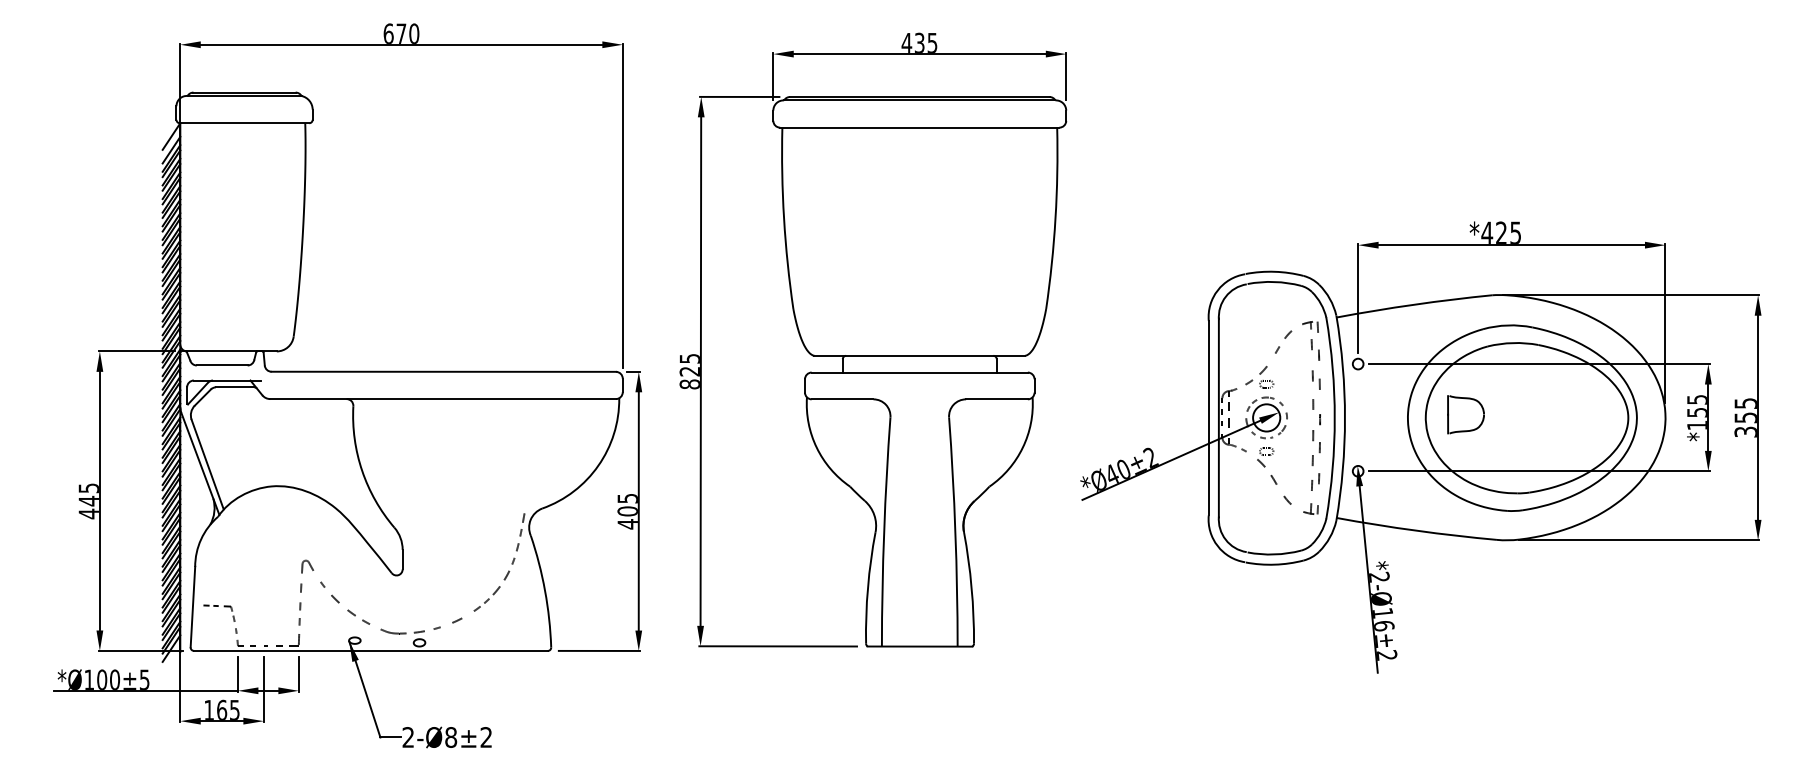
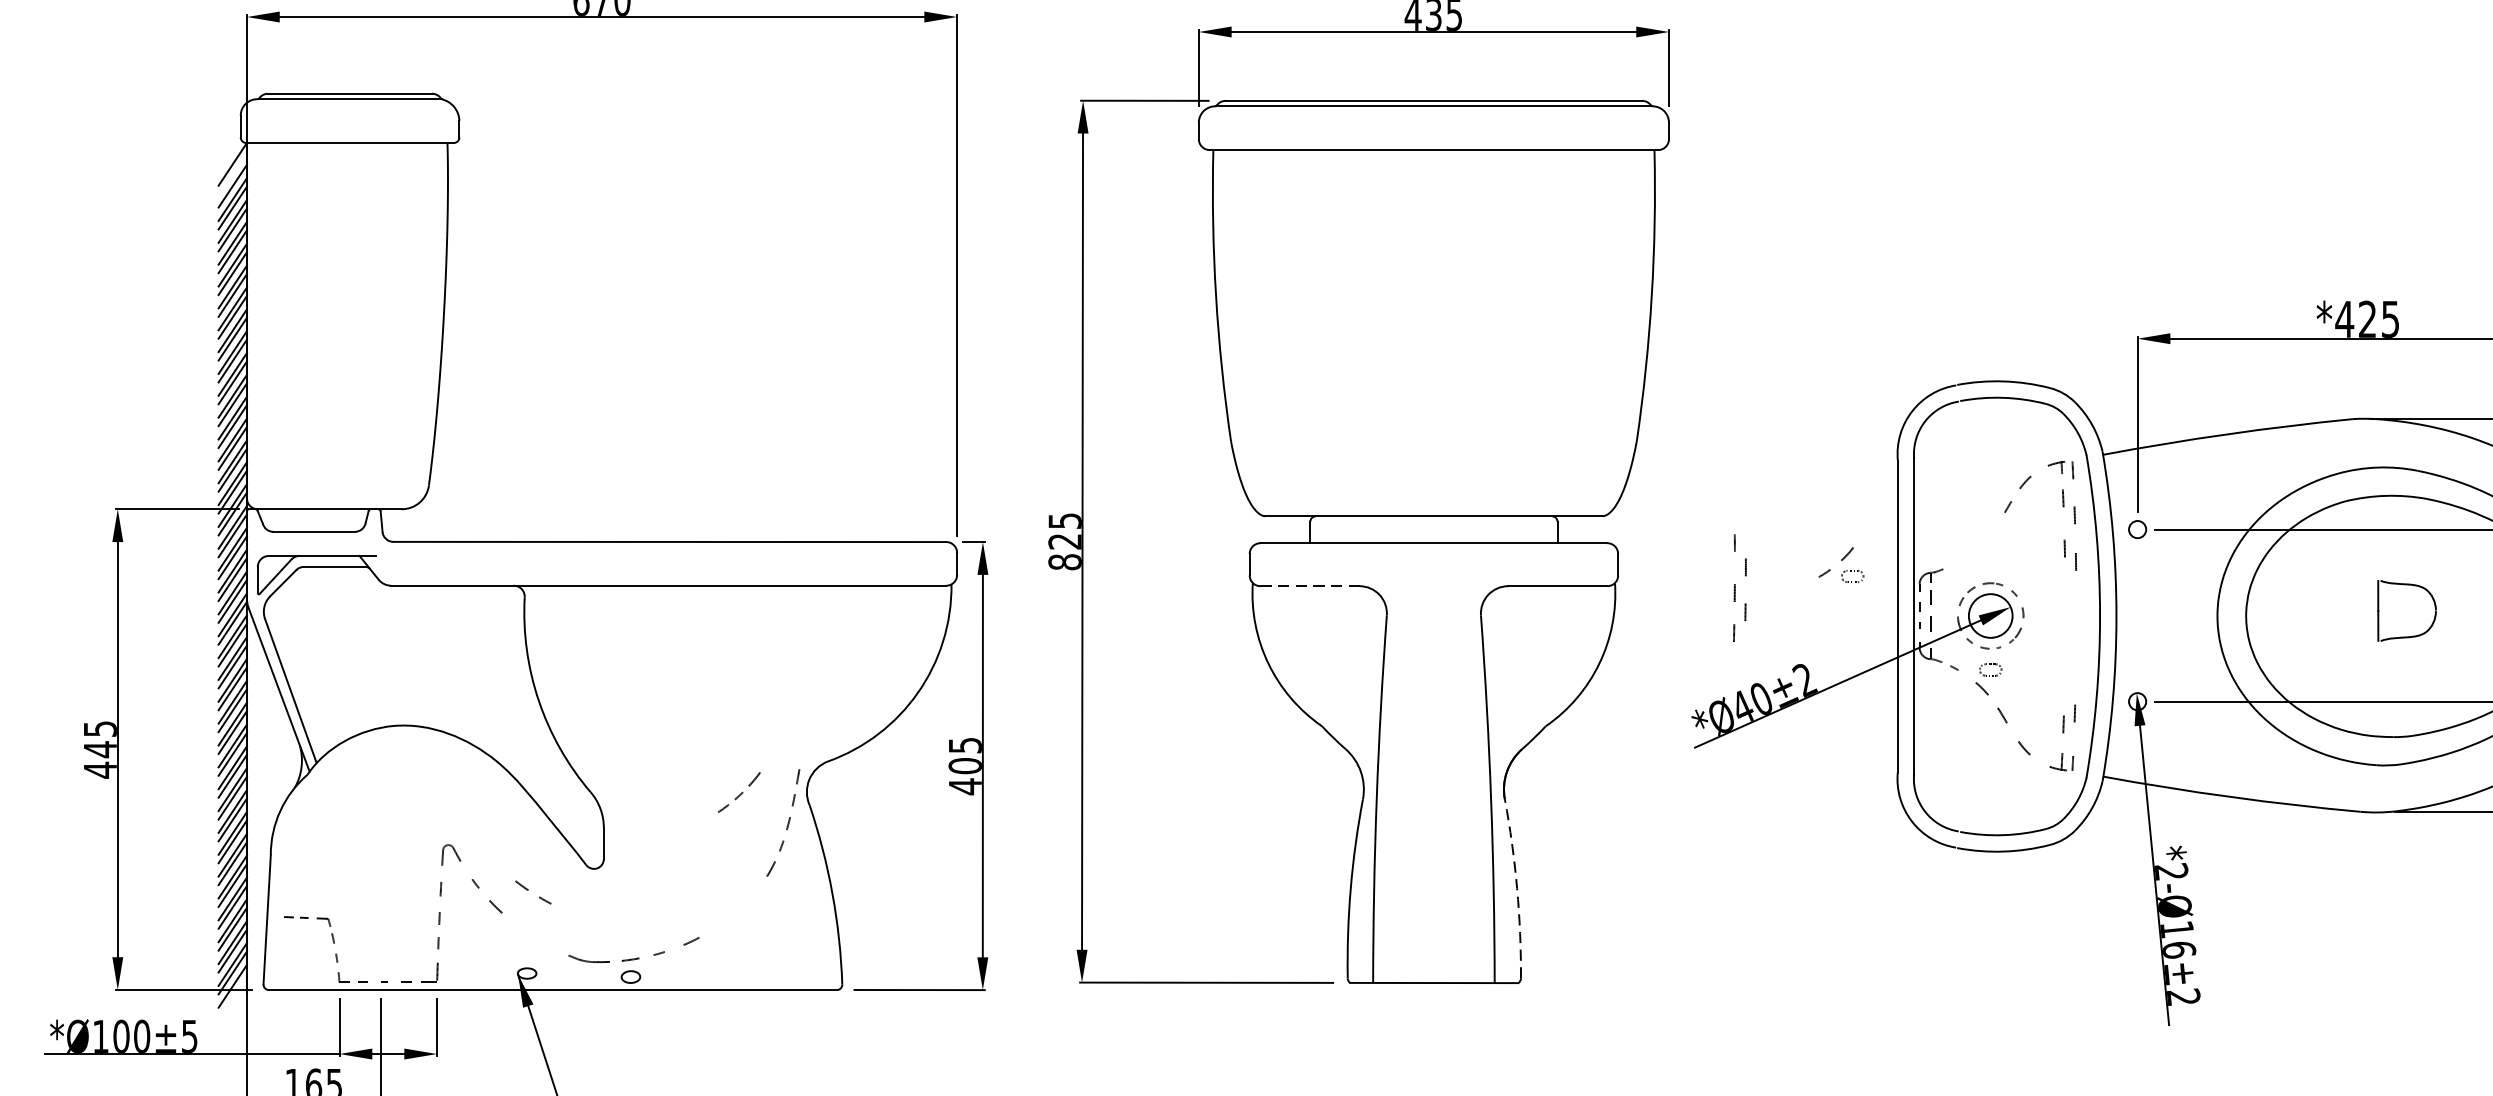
part: (1259, 377) -> (1841, 565), moved
line: (842, 399) -> (1309, 586), solid -> dashed
part: (1465, 414) -> (2406, 610), moved
part: (1315, 432) -> (1738, 588), moved
arc: (971, 587) -> (1516, 888), solid -> dashed
part: (486, 598) -> (738, 791), moved
part: (358, 616) -> (532, 891), moved

